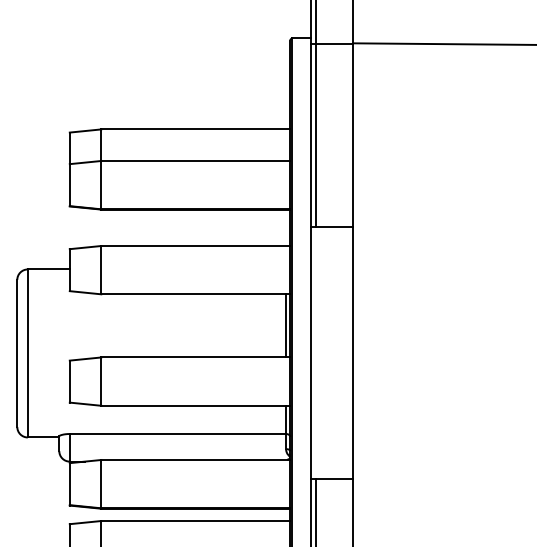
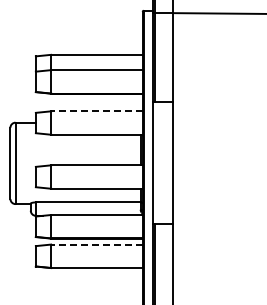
line: (194, 246) -> (96, 111), solid -> dashed
line: (194, 520) -> (96, 244), solid -> dashed

